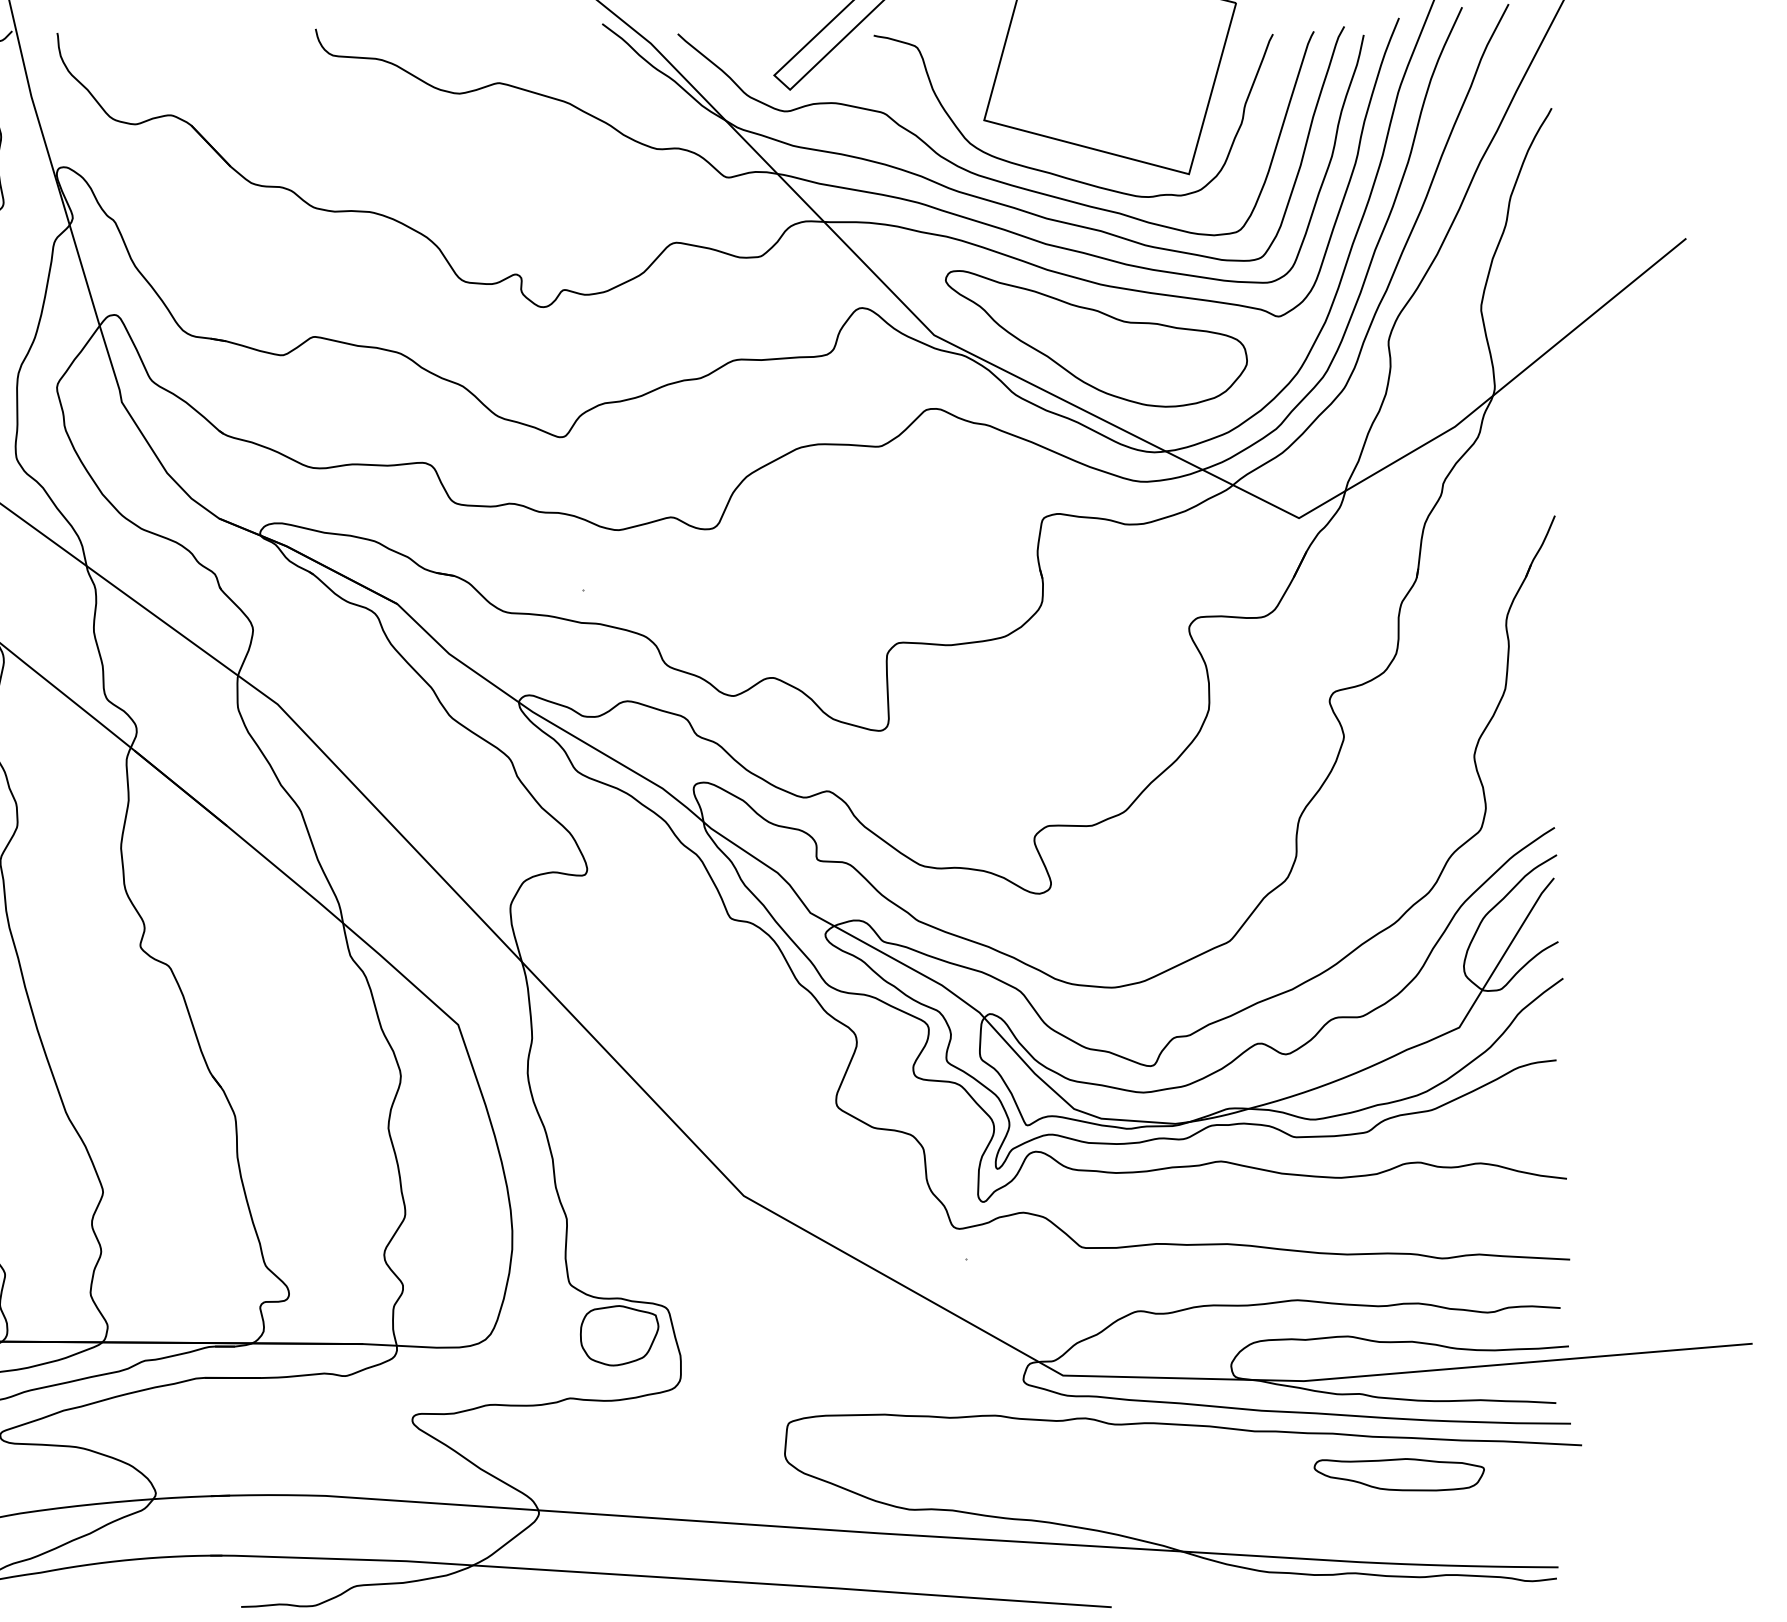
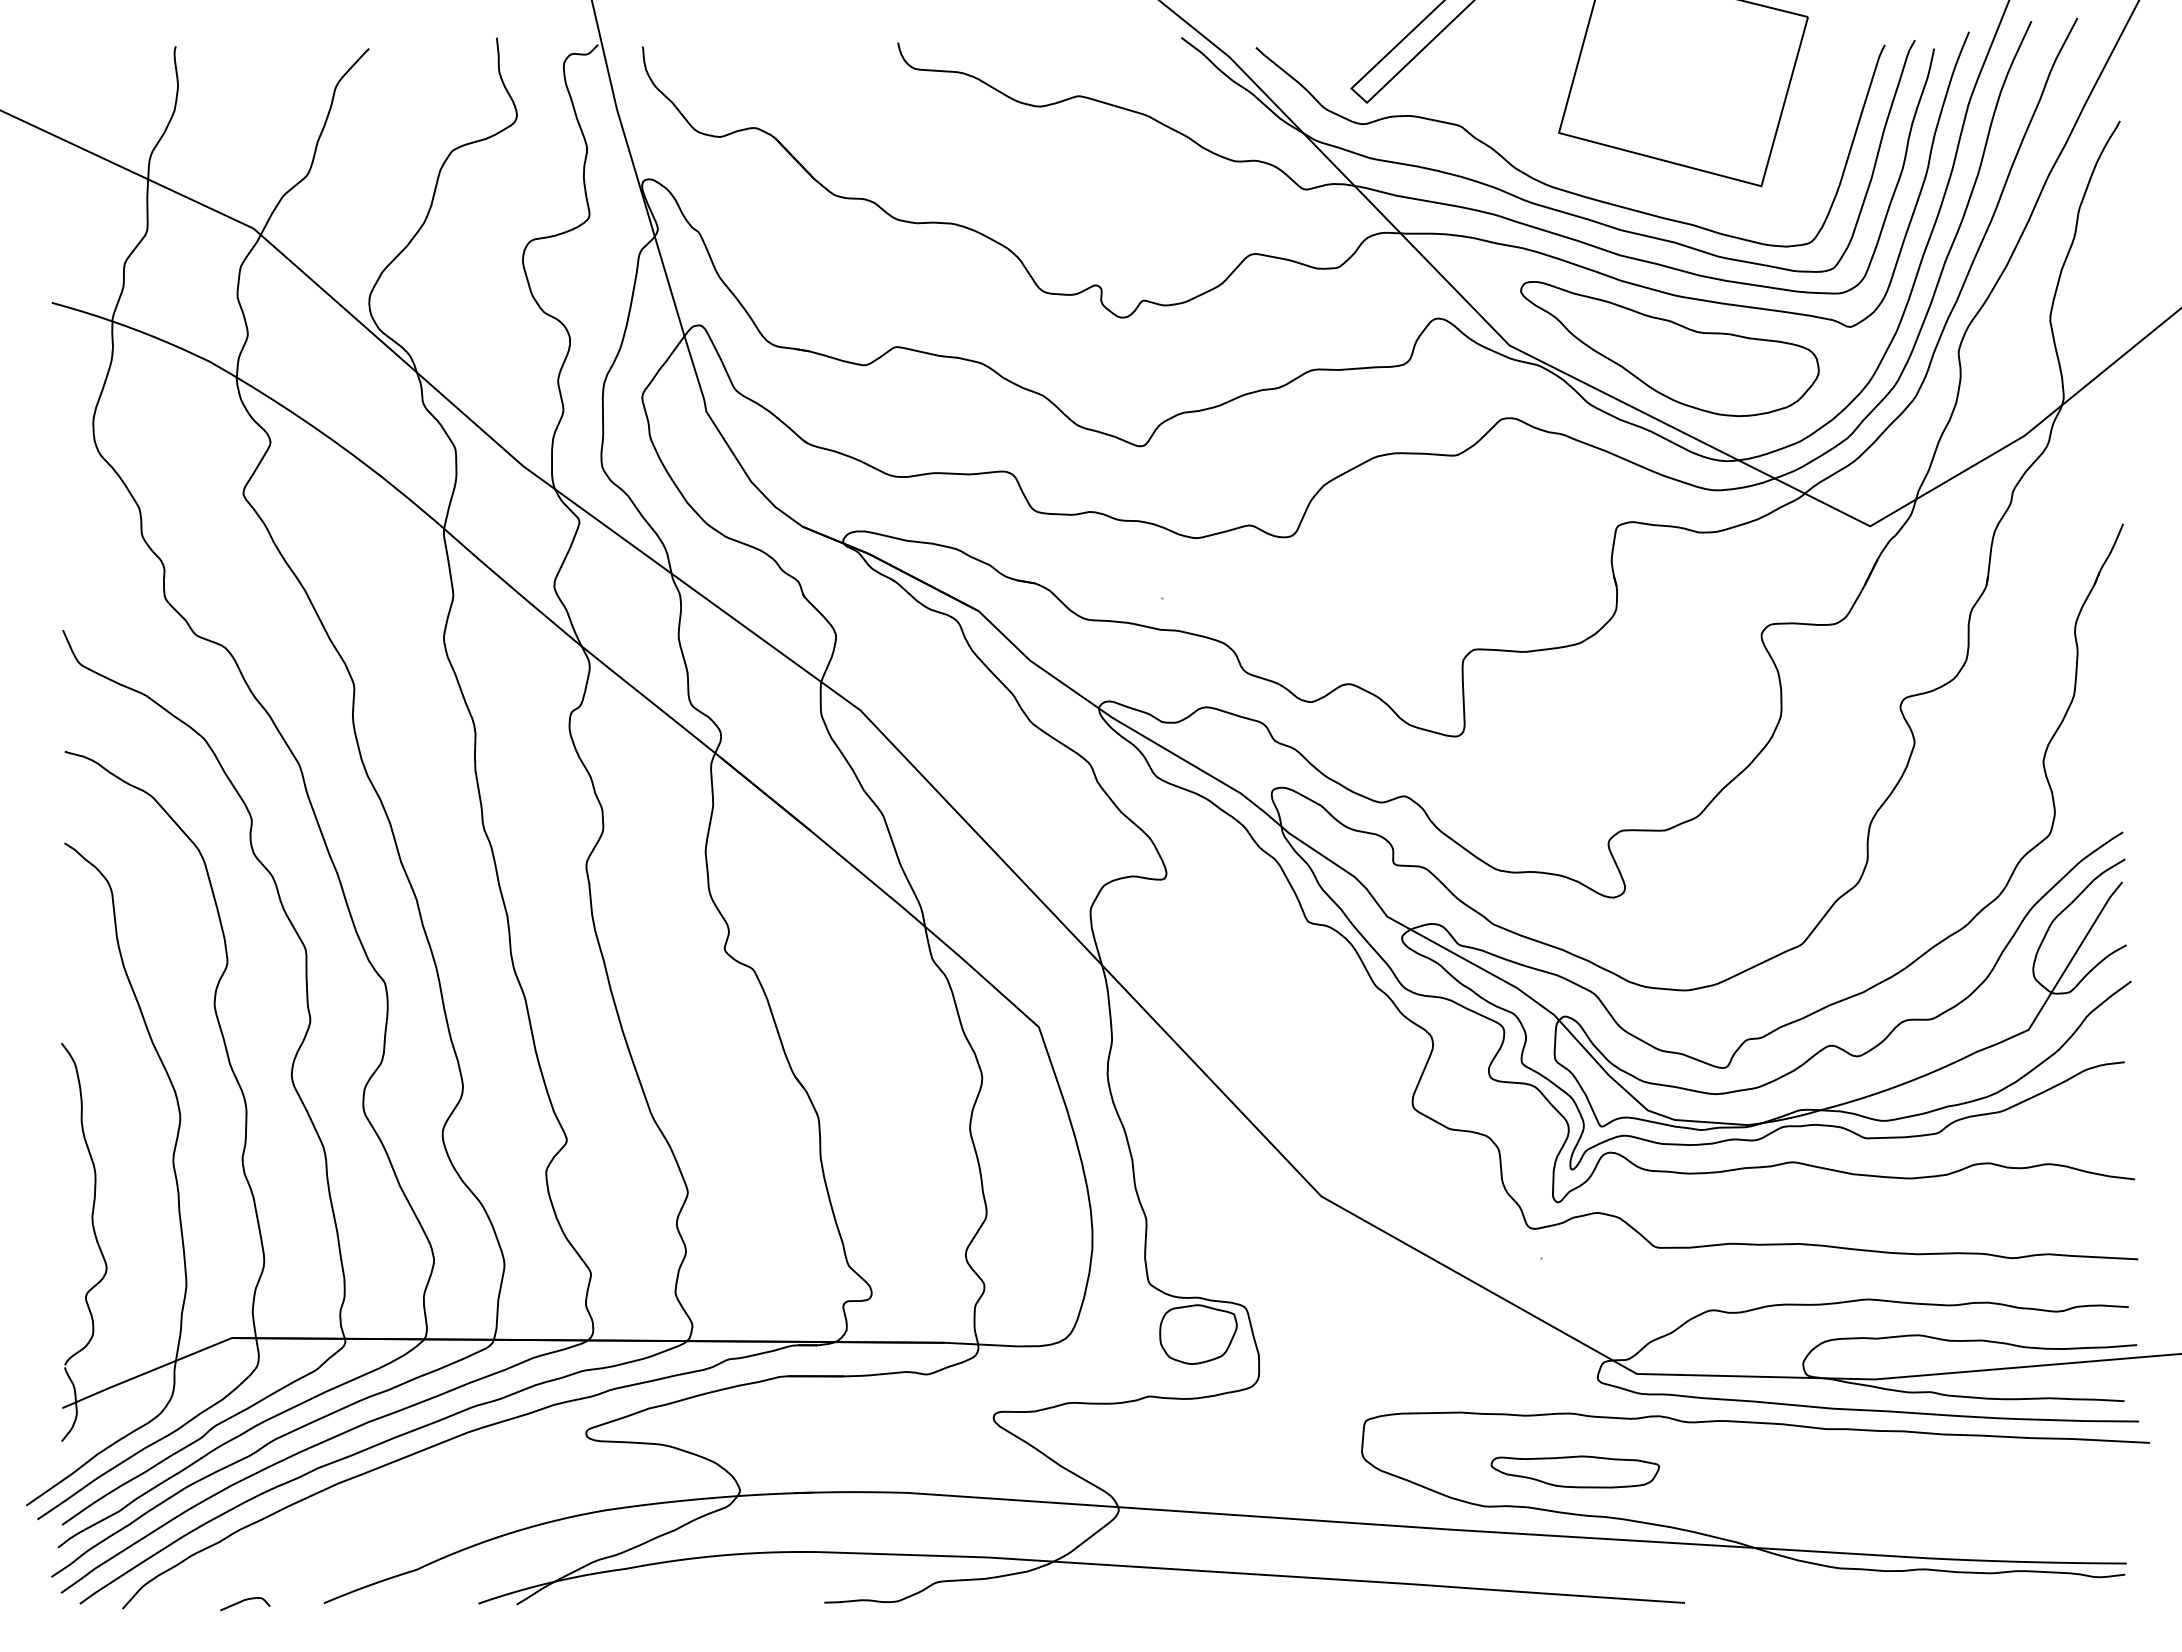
curve: (1058, 174) -> (1632, 186), removed
part: (1398, 1474) -> (1574, 1471), moved

